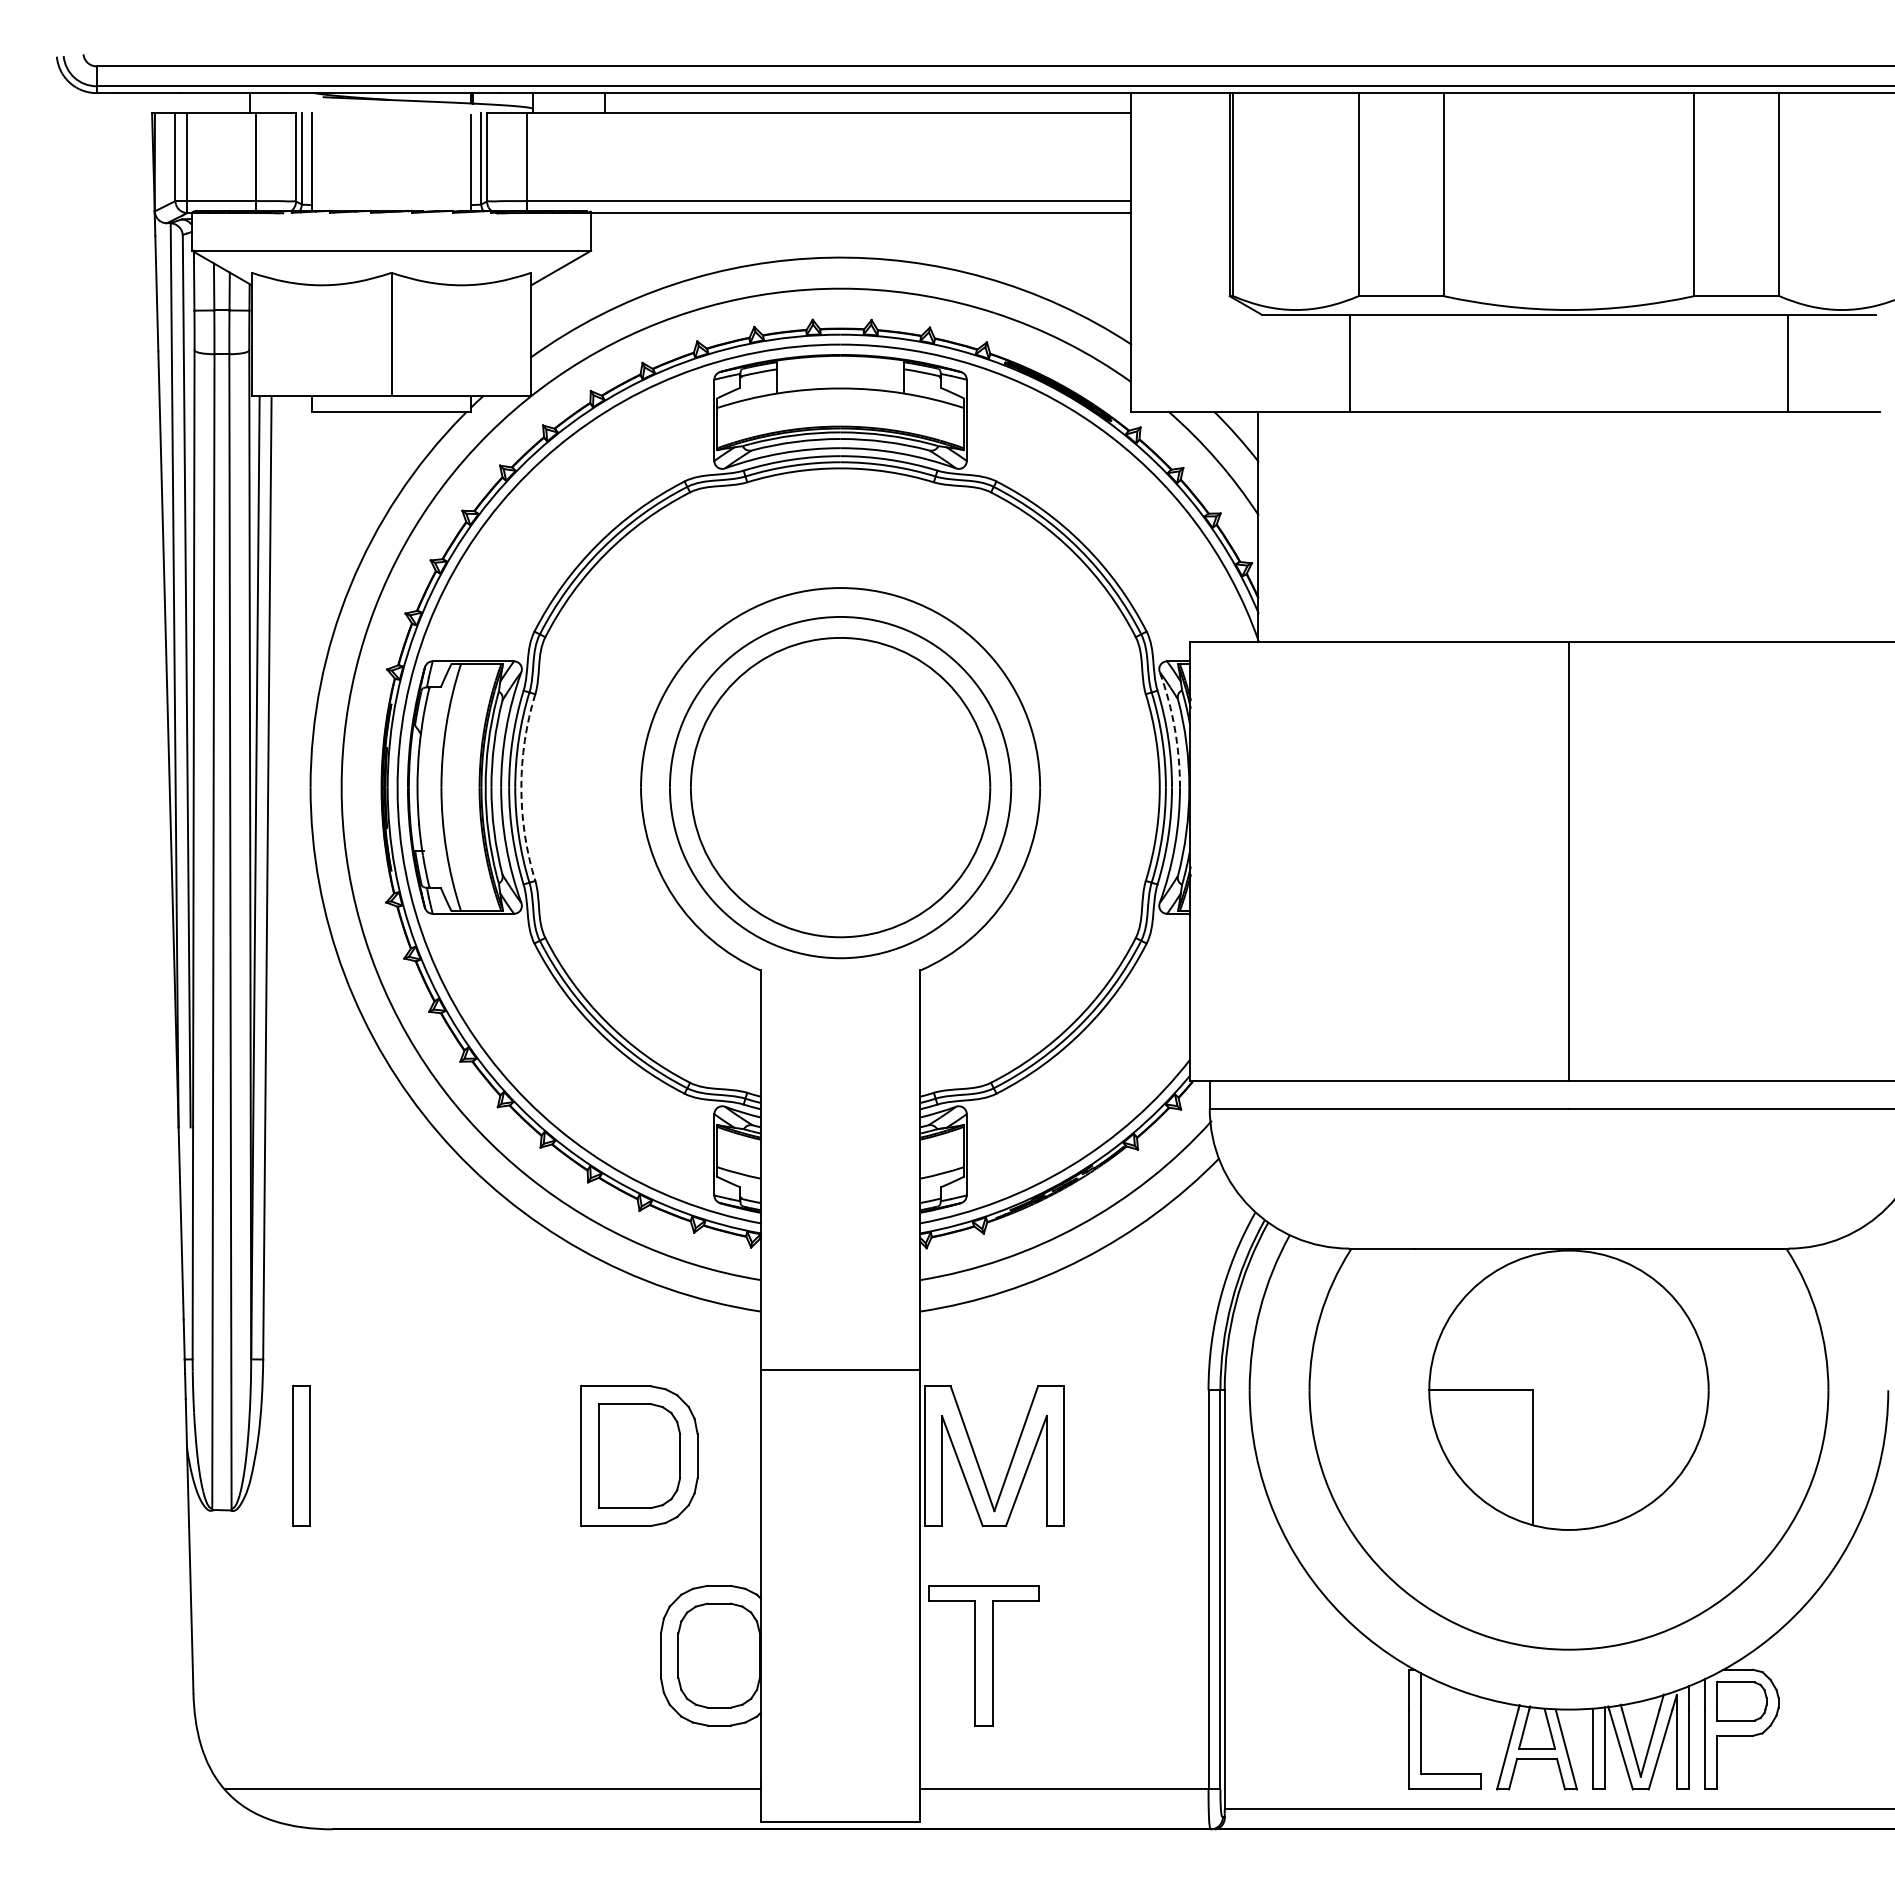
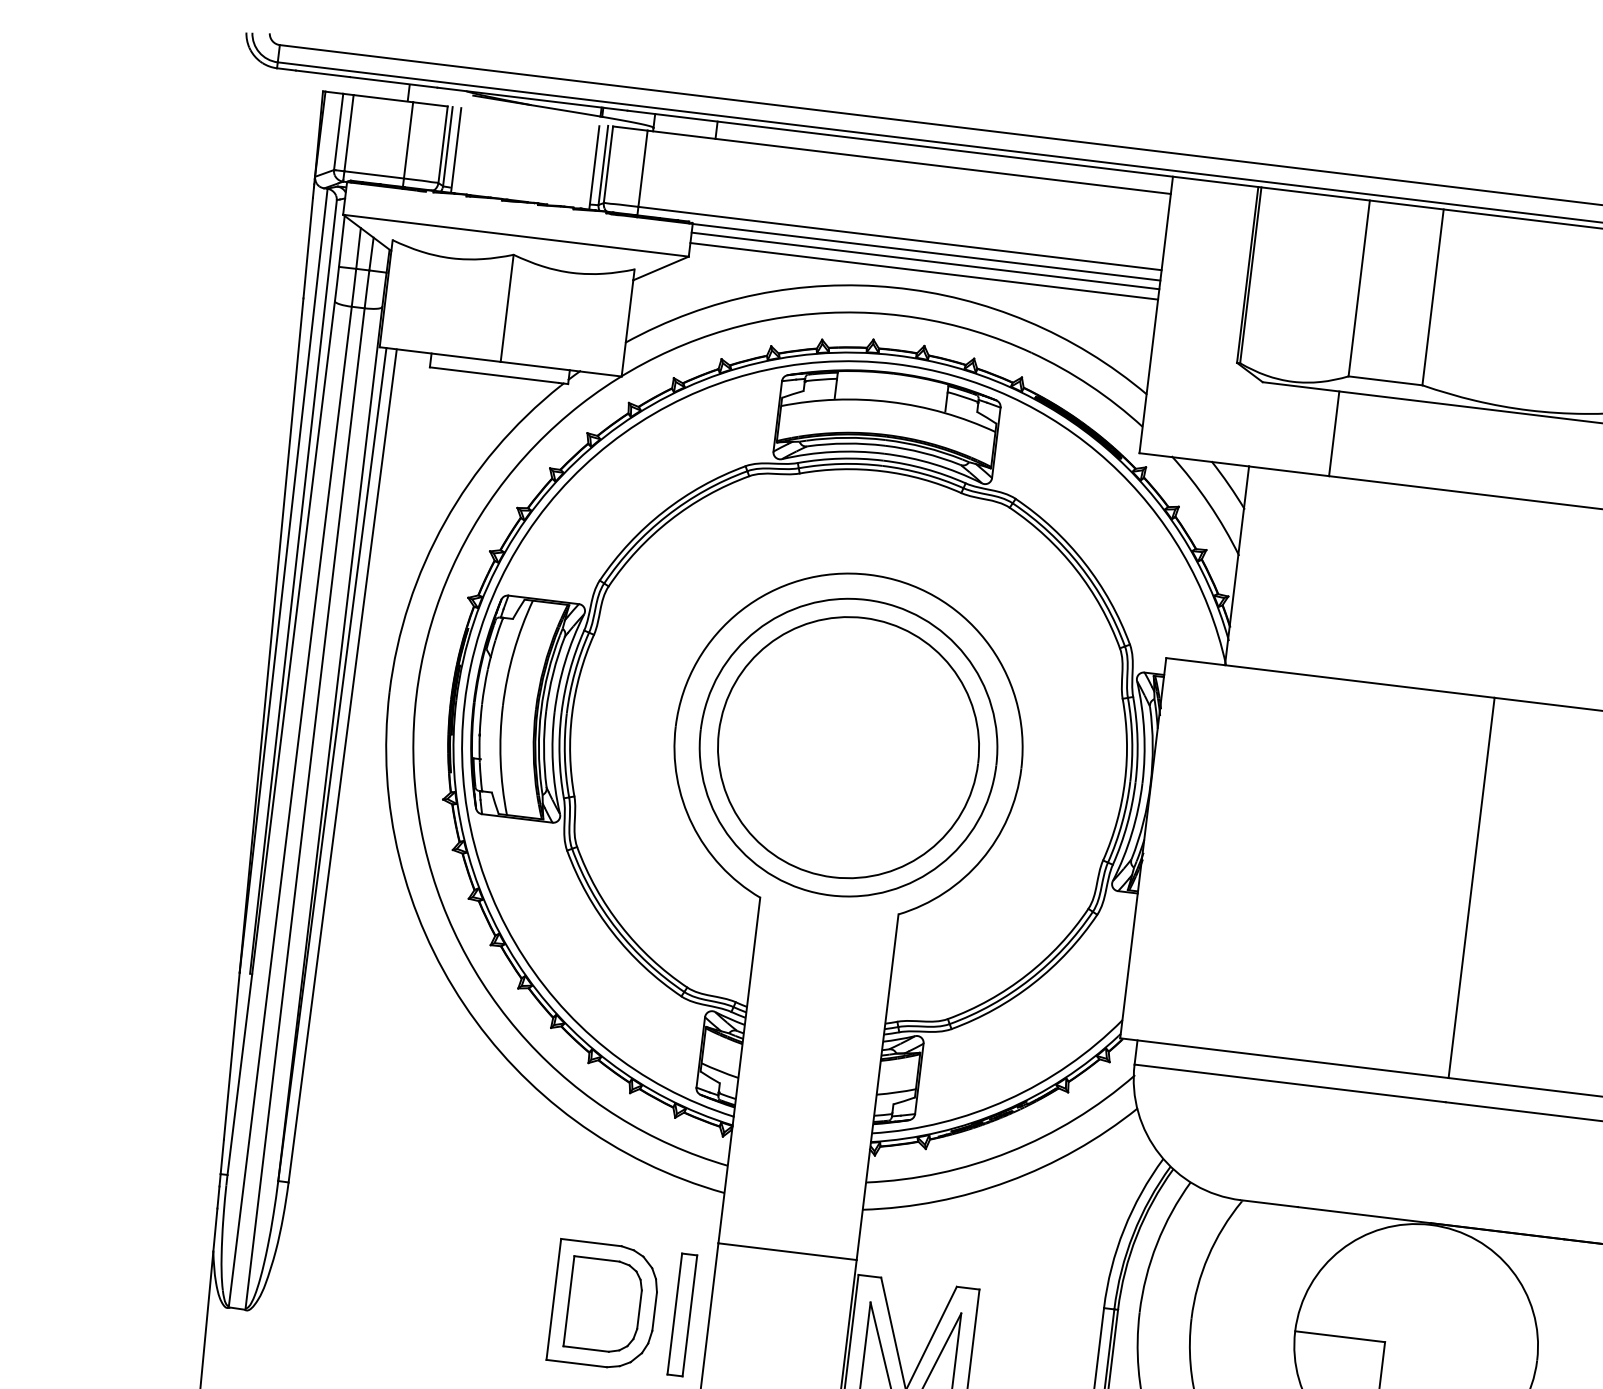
line: (861, 223) -> (925, 261), added
line: (861, 235) -> (924, 271), added
arc: (1174, 728) -> (1143, 731), dashed -> solid
arc: (521, 787) -> (572, 714), dashed -> solid
part: (301, 1455) -> (682, 1314), moved

